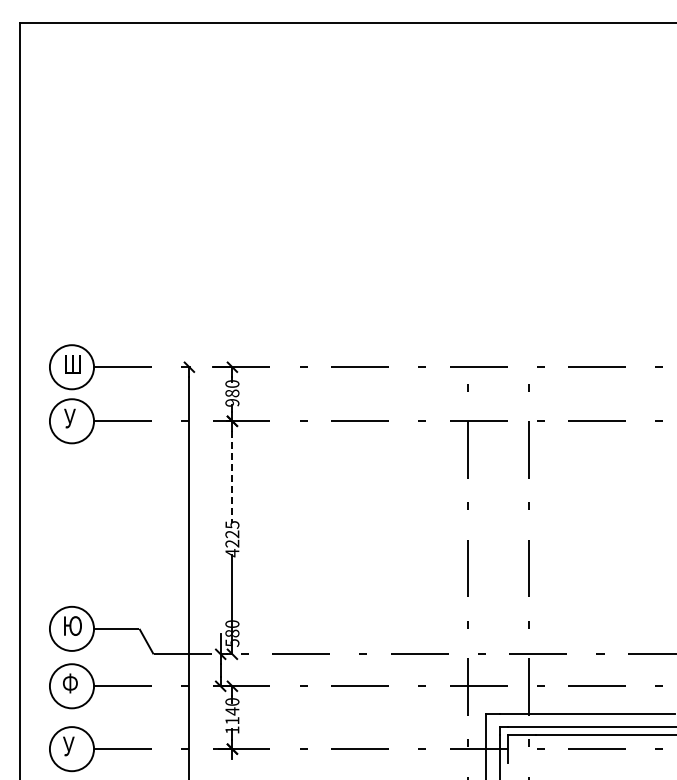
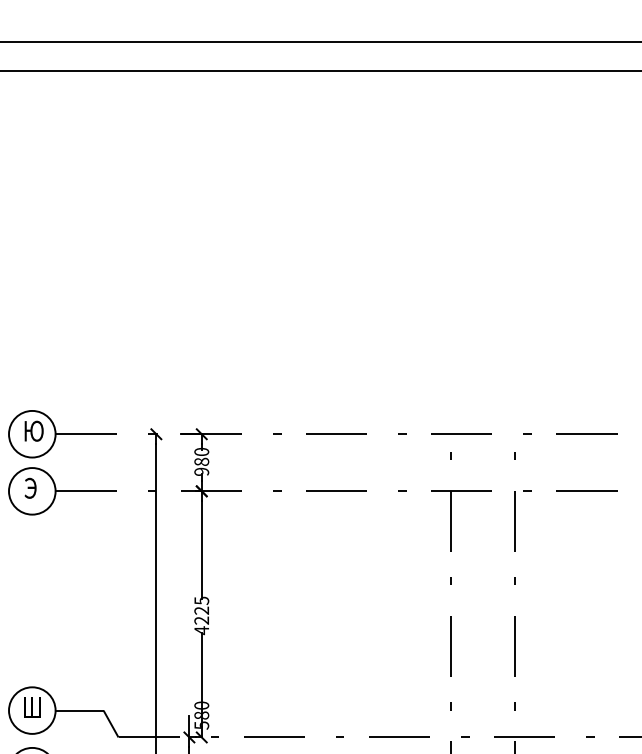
text: (73, 364) -> (33, 431), Ш -> Ю
text: (69, 418) -> (29, 488), У -> Э
line: (232, 477) -> (201, 550), dashed -> solid
text: (72, 625) -> (32, 707), Ю -> Ш

